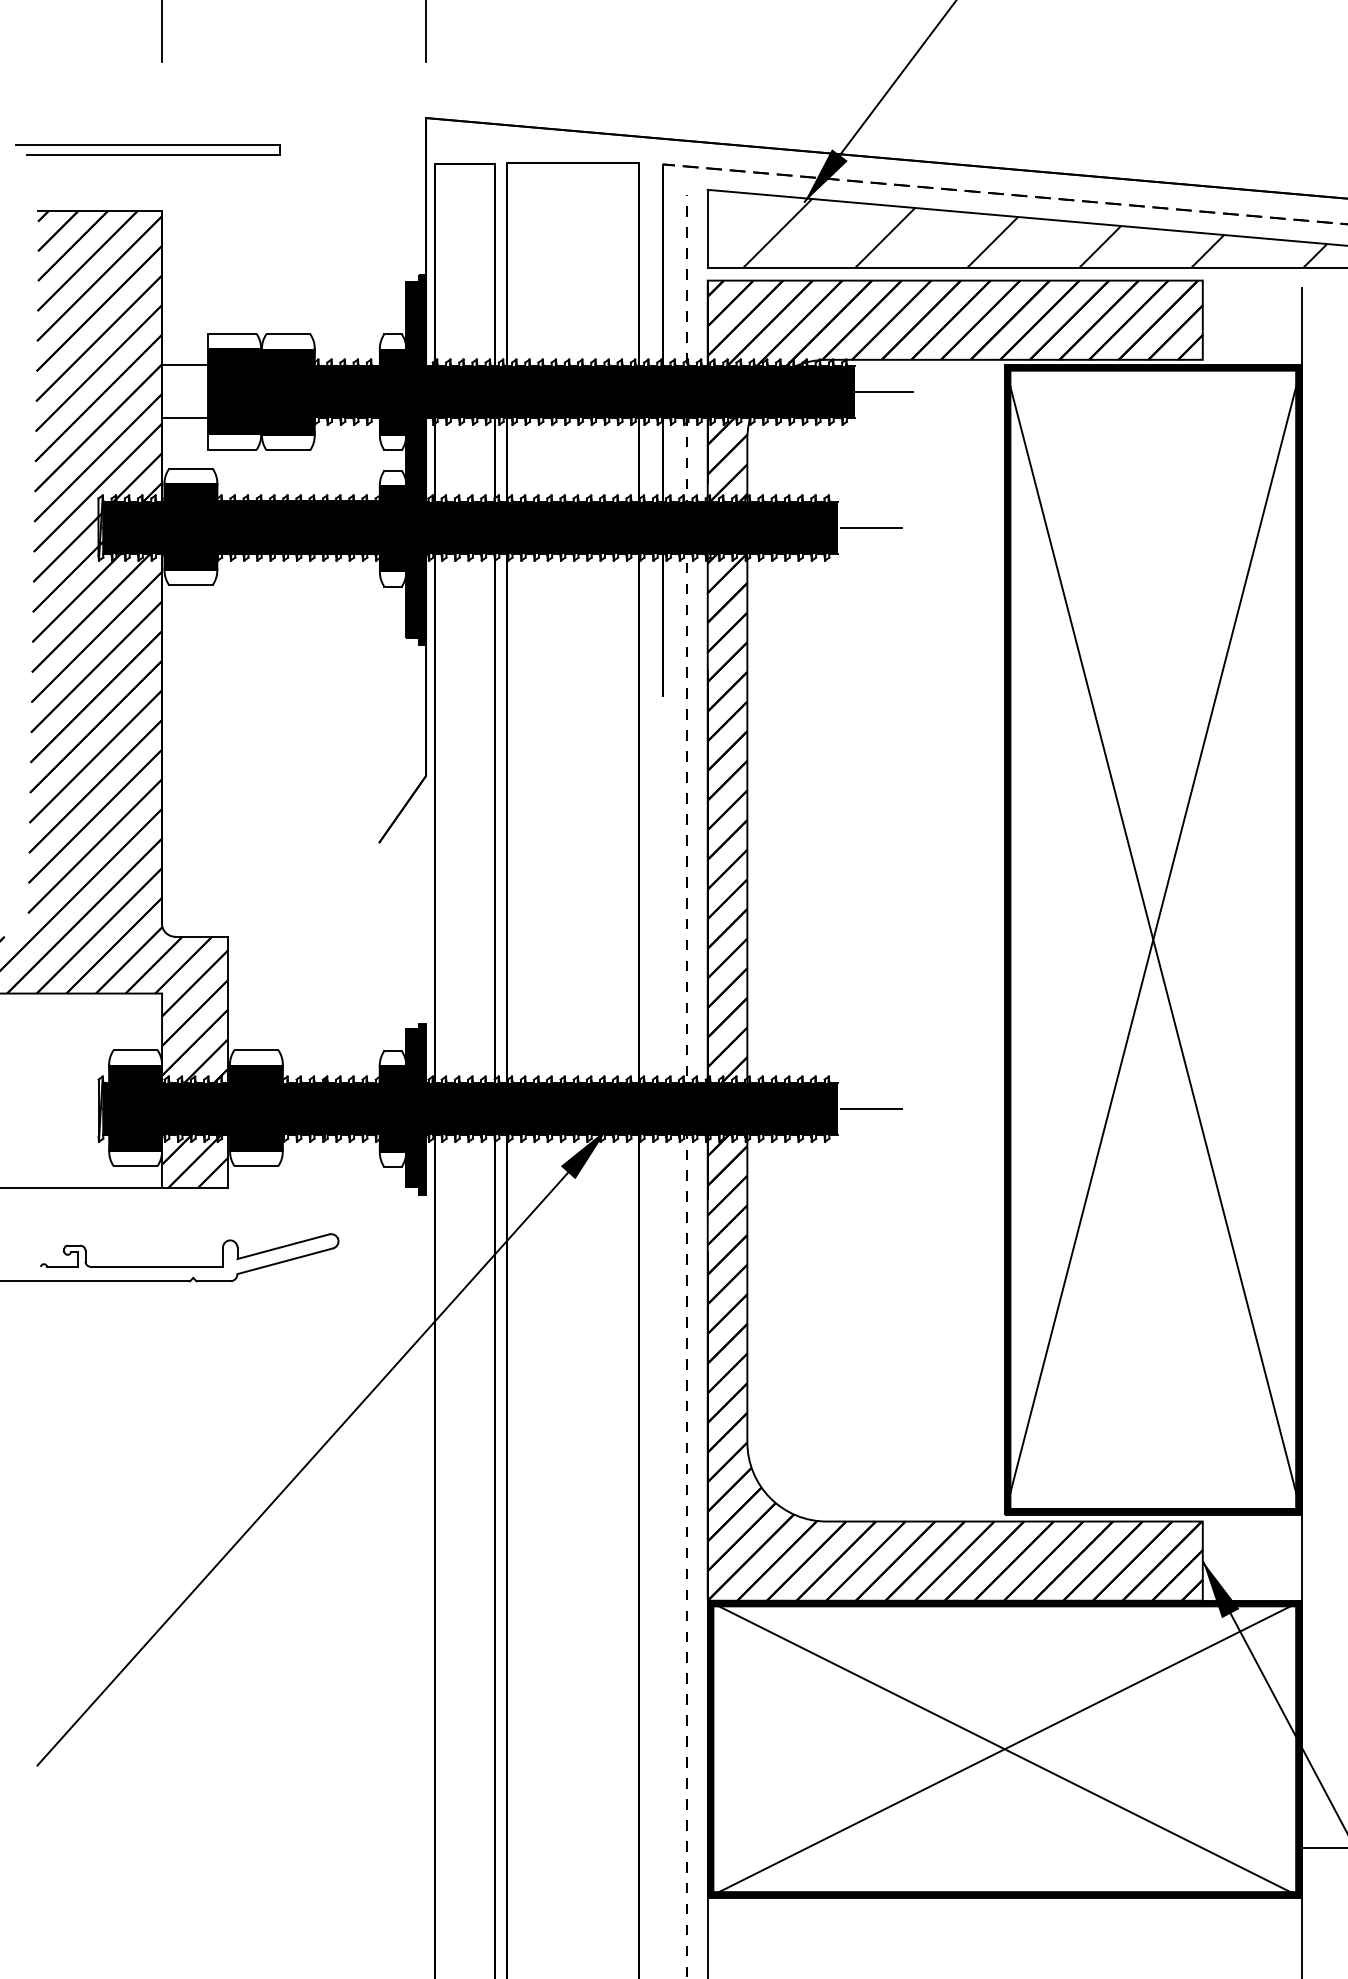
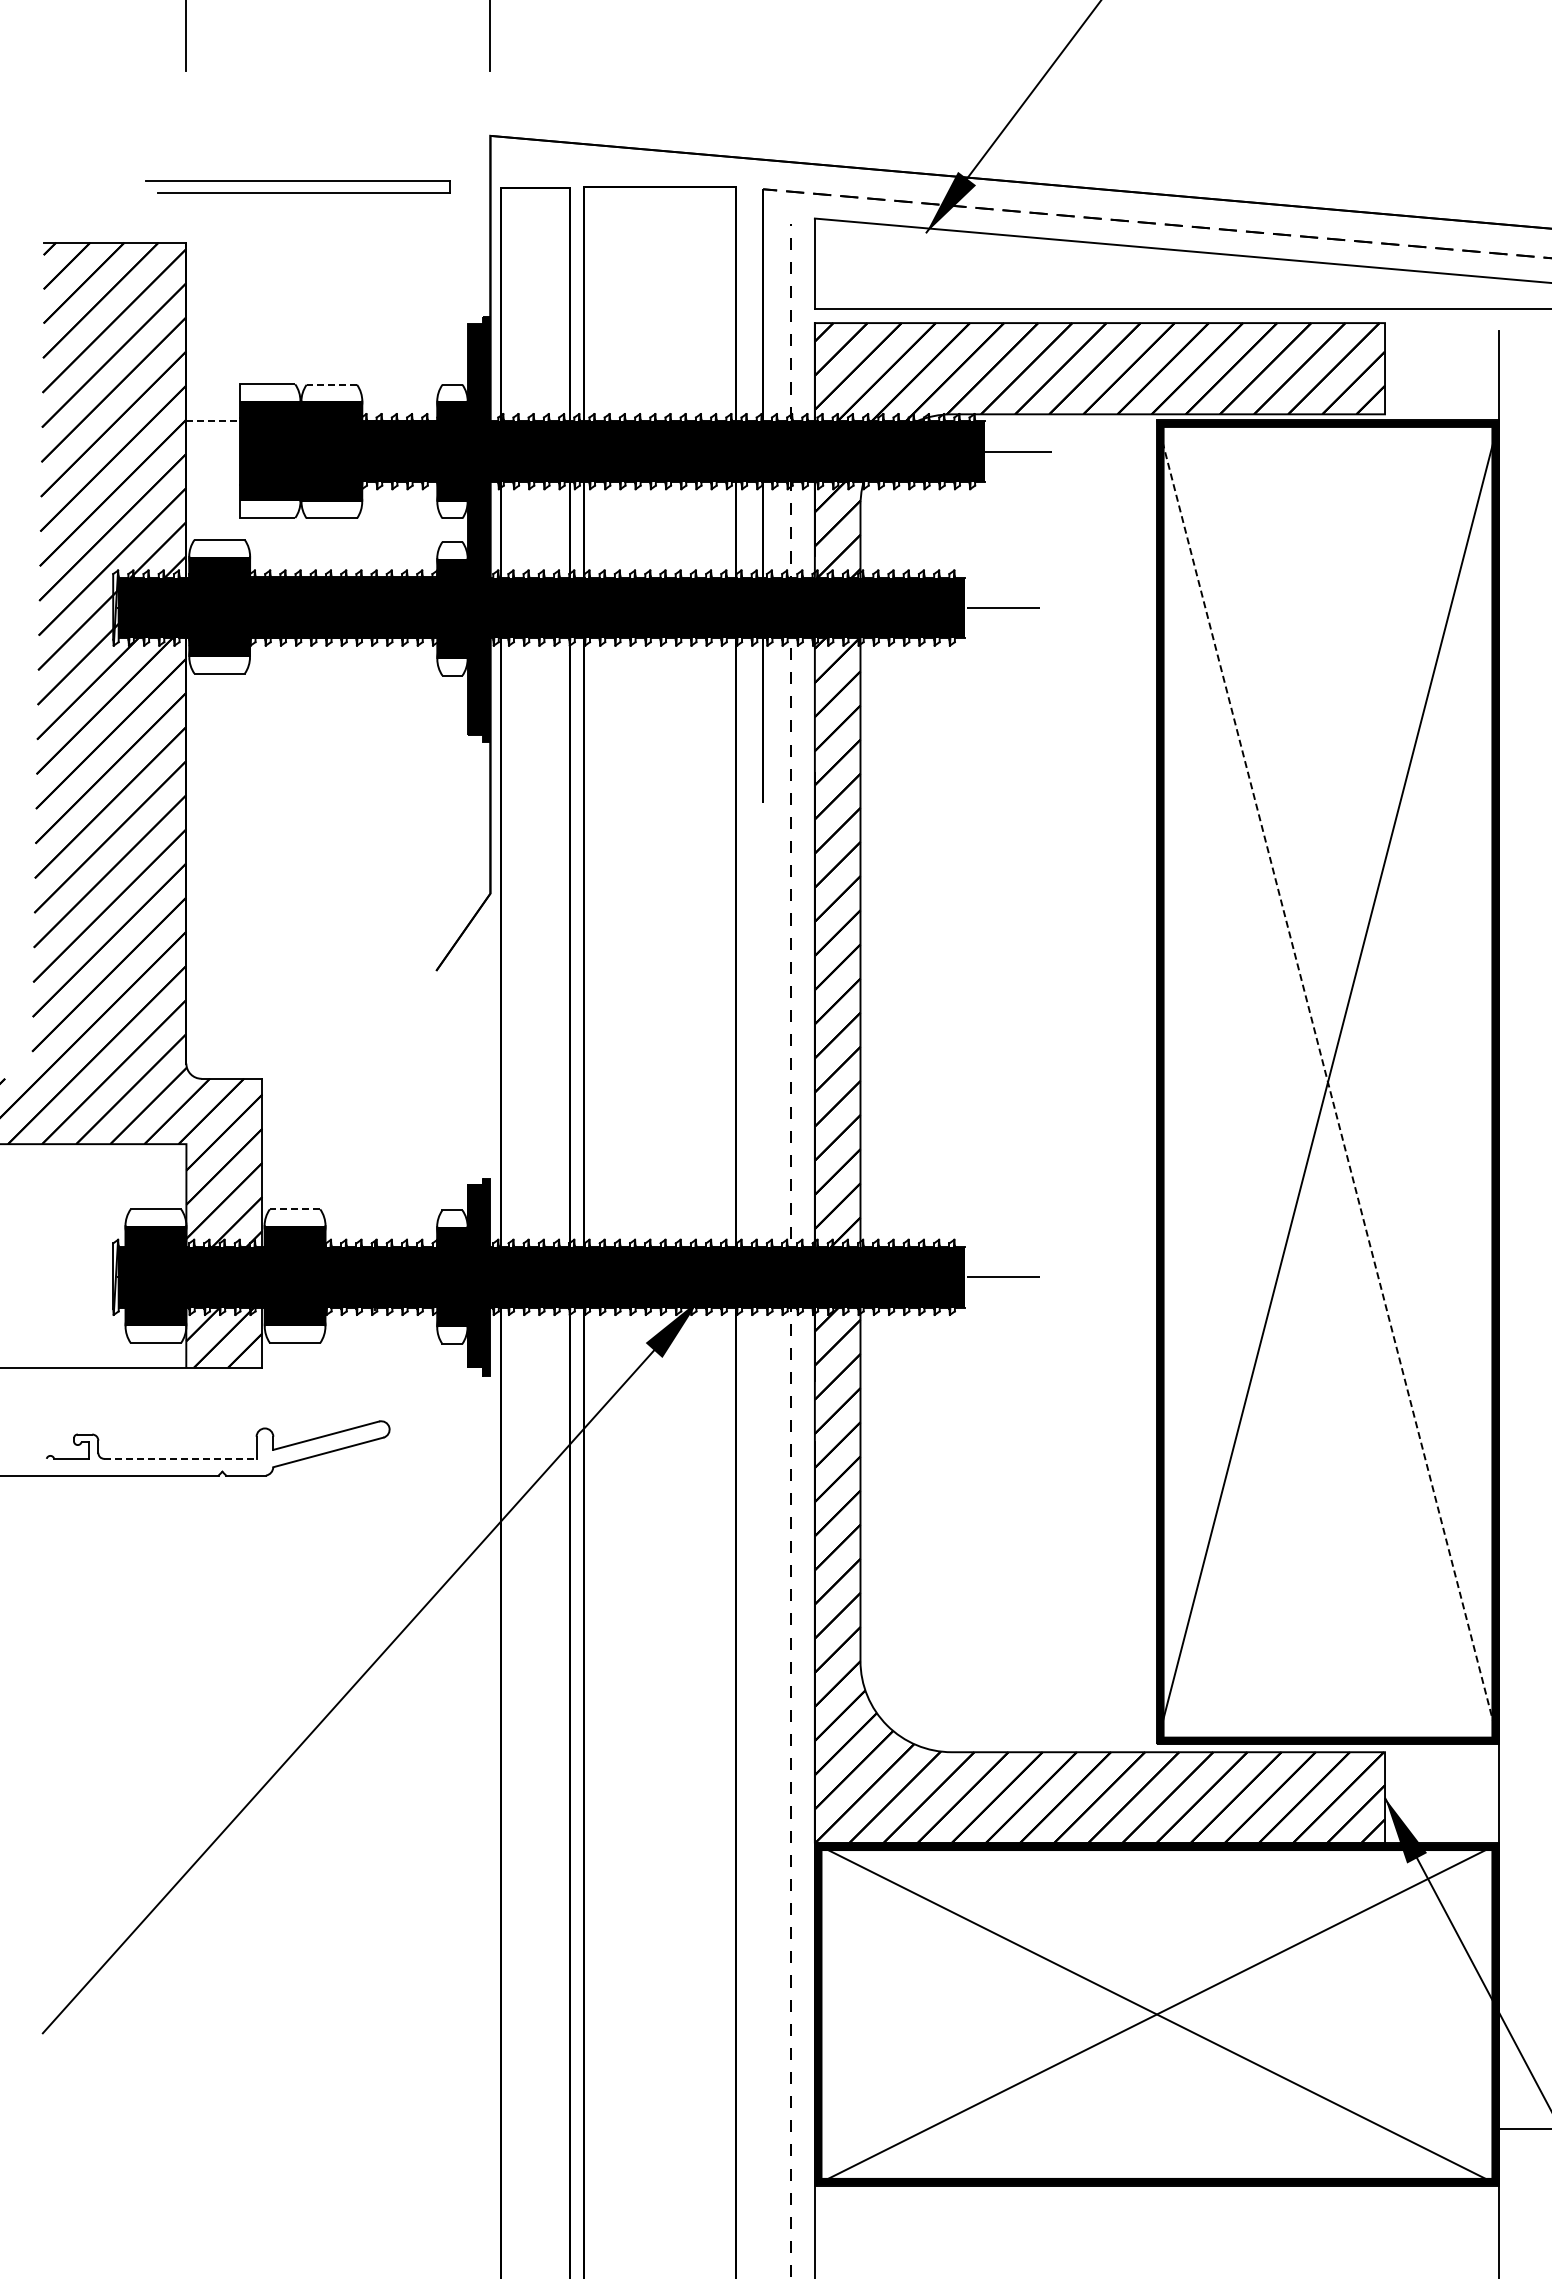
part: (148, 149) -> (297, 186), moved
hatch: (1017, 228) -> (1171, 263), removed
line: (288, 333) -> (331, 384), solid -> dashed
line: (185, 365) -> (213, 420), solid -> dashed
line: (184, 418) -> (212, 481), removed
line: (1152, 940) -> (1327, 1082), solid -> dashed
line: (255, 1050) -> (294, 1209), solid -> dashed
line: (157, 1266) -> (181, 1458), solid -> dashed

